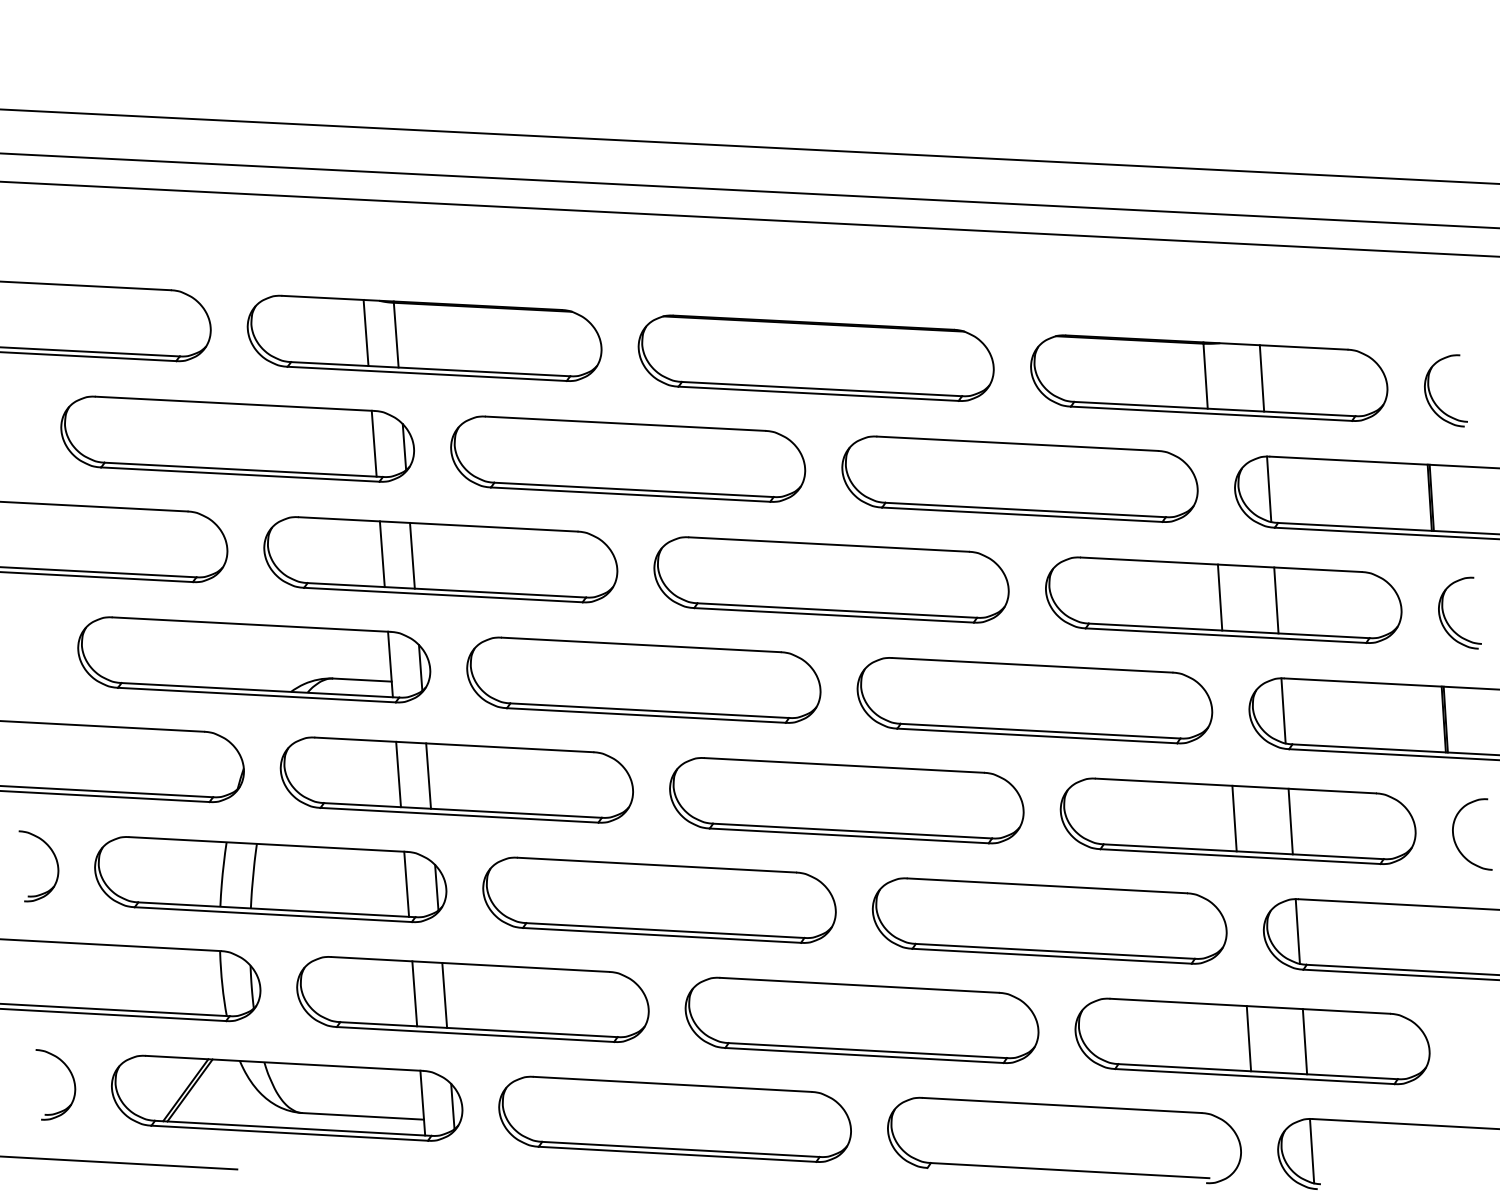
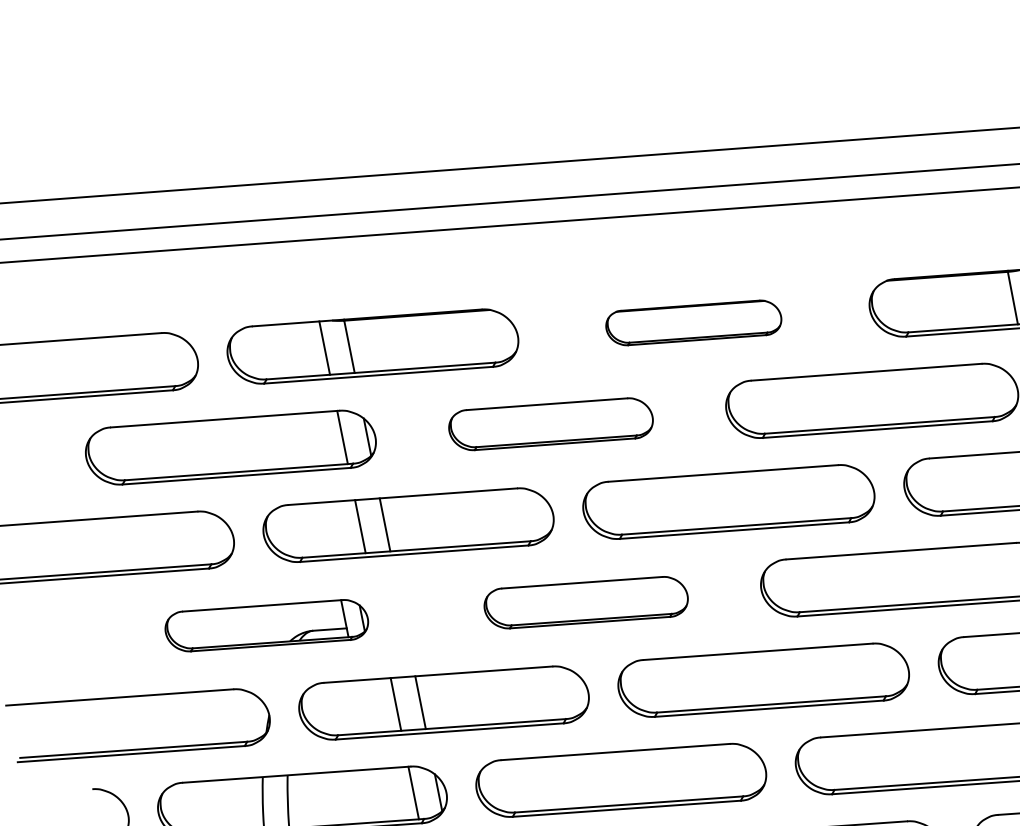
part: (815, 357) -> (693, 322), size x0.6
part: (628, 458) -> (551, 423), size x0.7
part: (254, 659) -> (266, 625), size x0.7
part: (643, 679) -> (585, 602), size x0.7

